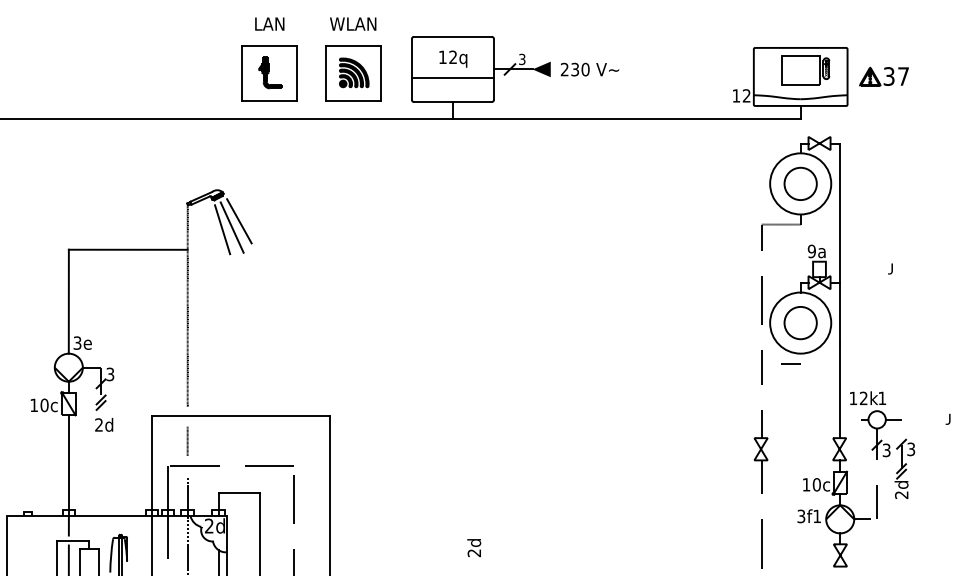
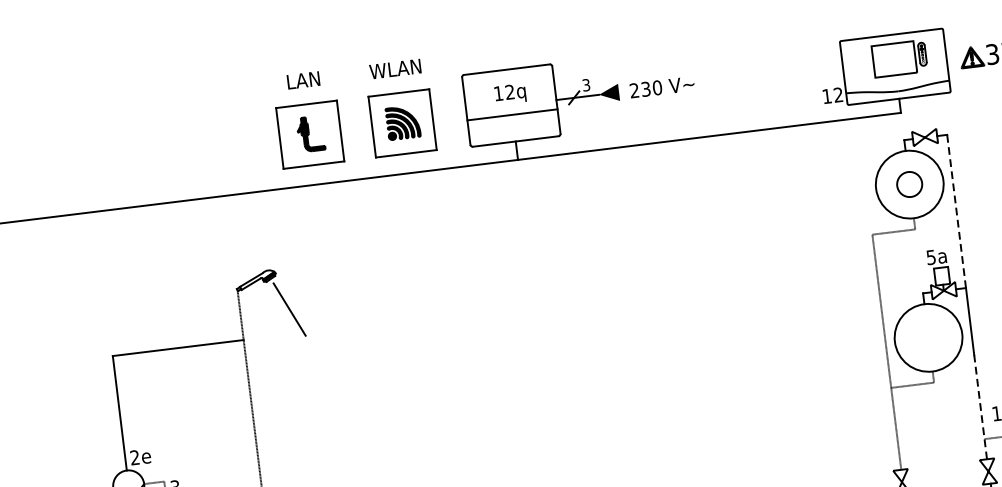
circle: (800, 183) -> (909, 184), size x0.7
line: (839, 213) -> (956, 211), solid -> dashed
line: (239, 221) -> (296, 301), removed
line: (222, 229) -> (279, 312), removed
text: (811, 250) -> (930, 256), 9a -> 5a
circle: (800, 323) -> (928, 338), removed
text: (77, 342) -> (134, 457), 3e -> 2e
line: (839, 390) -> (980, 406), solid -> dashed

